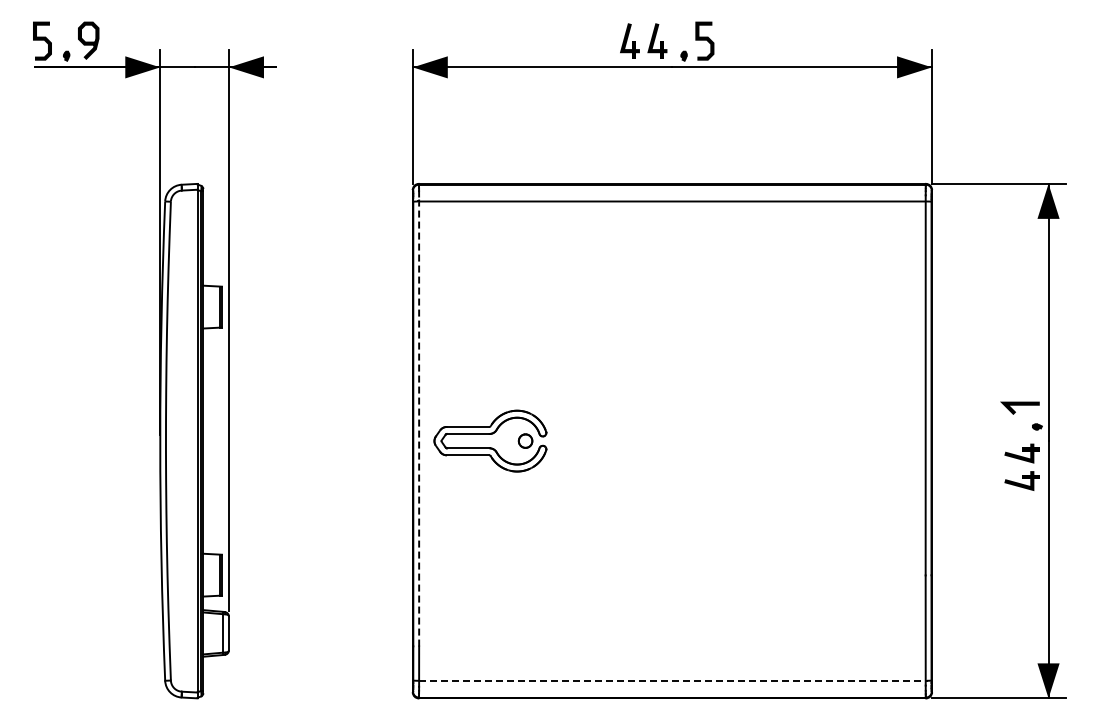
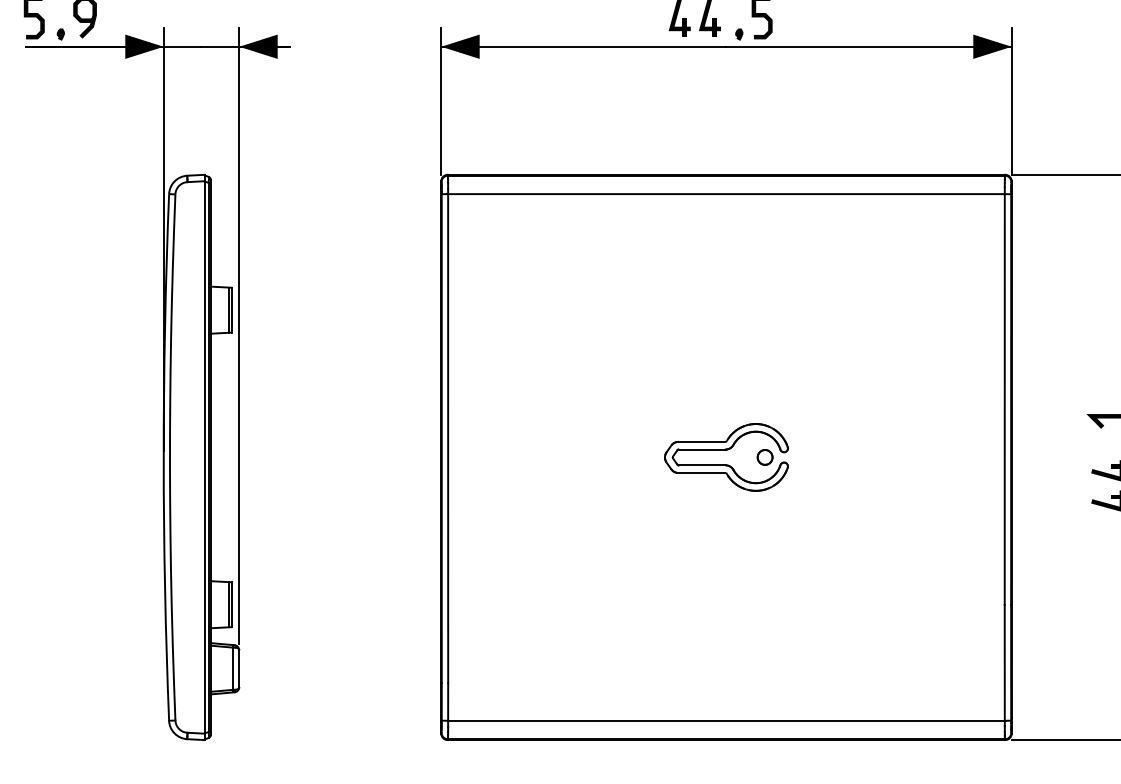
line: (419, 421) -> (448, 435), dashed -> solid
part: (490, 440) -> (726, 456), moved
line: (672, 680) -> (726, 720), dashed -> solid

